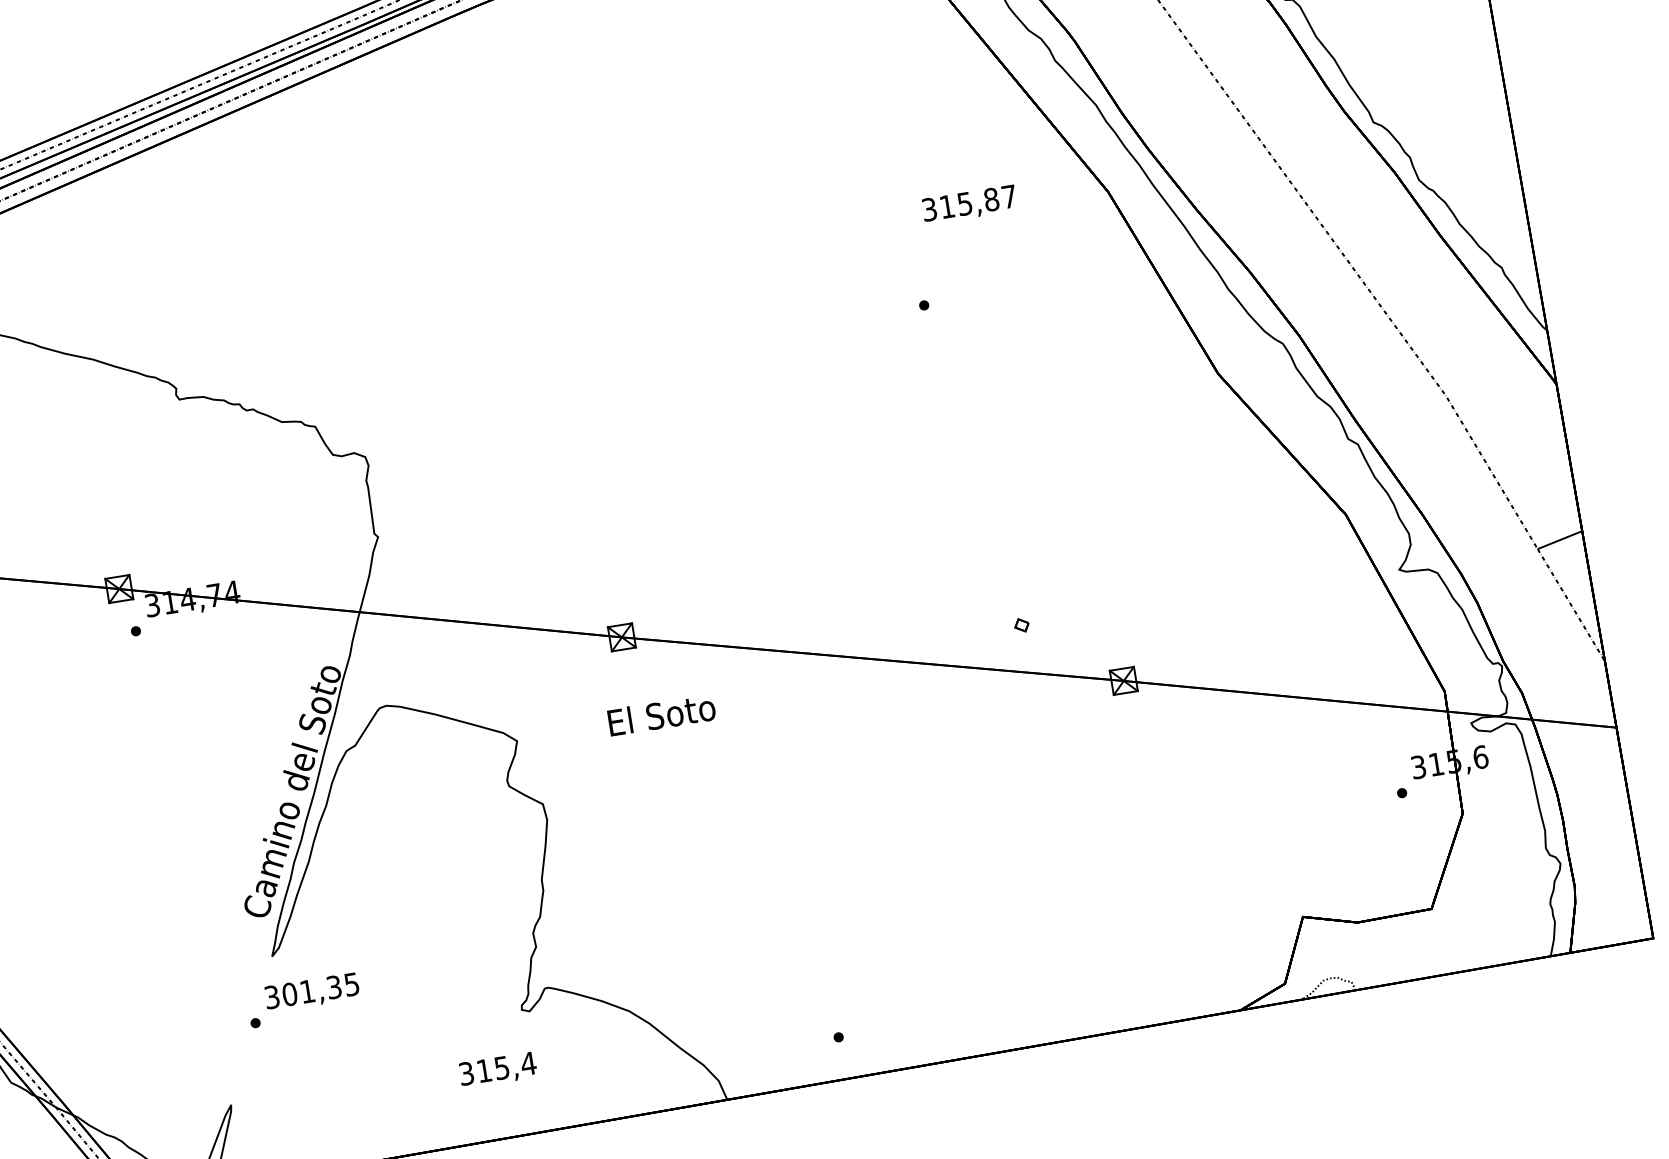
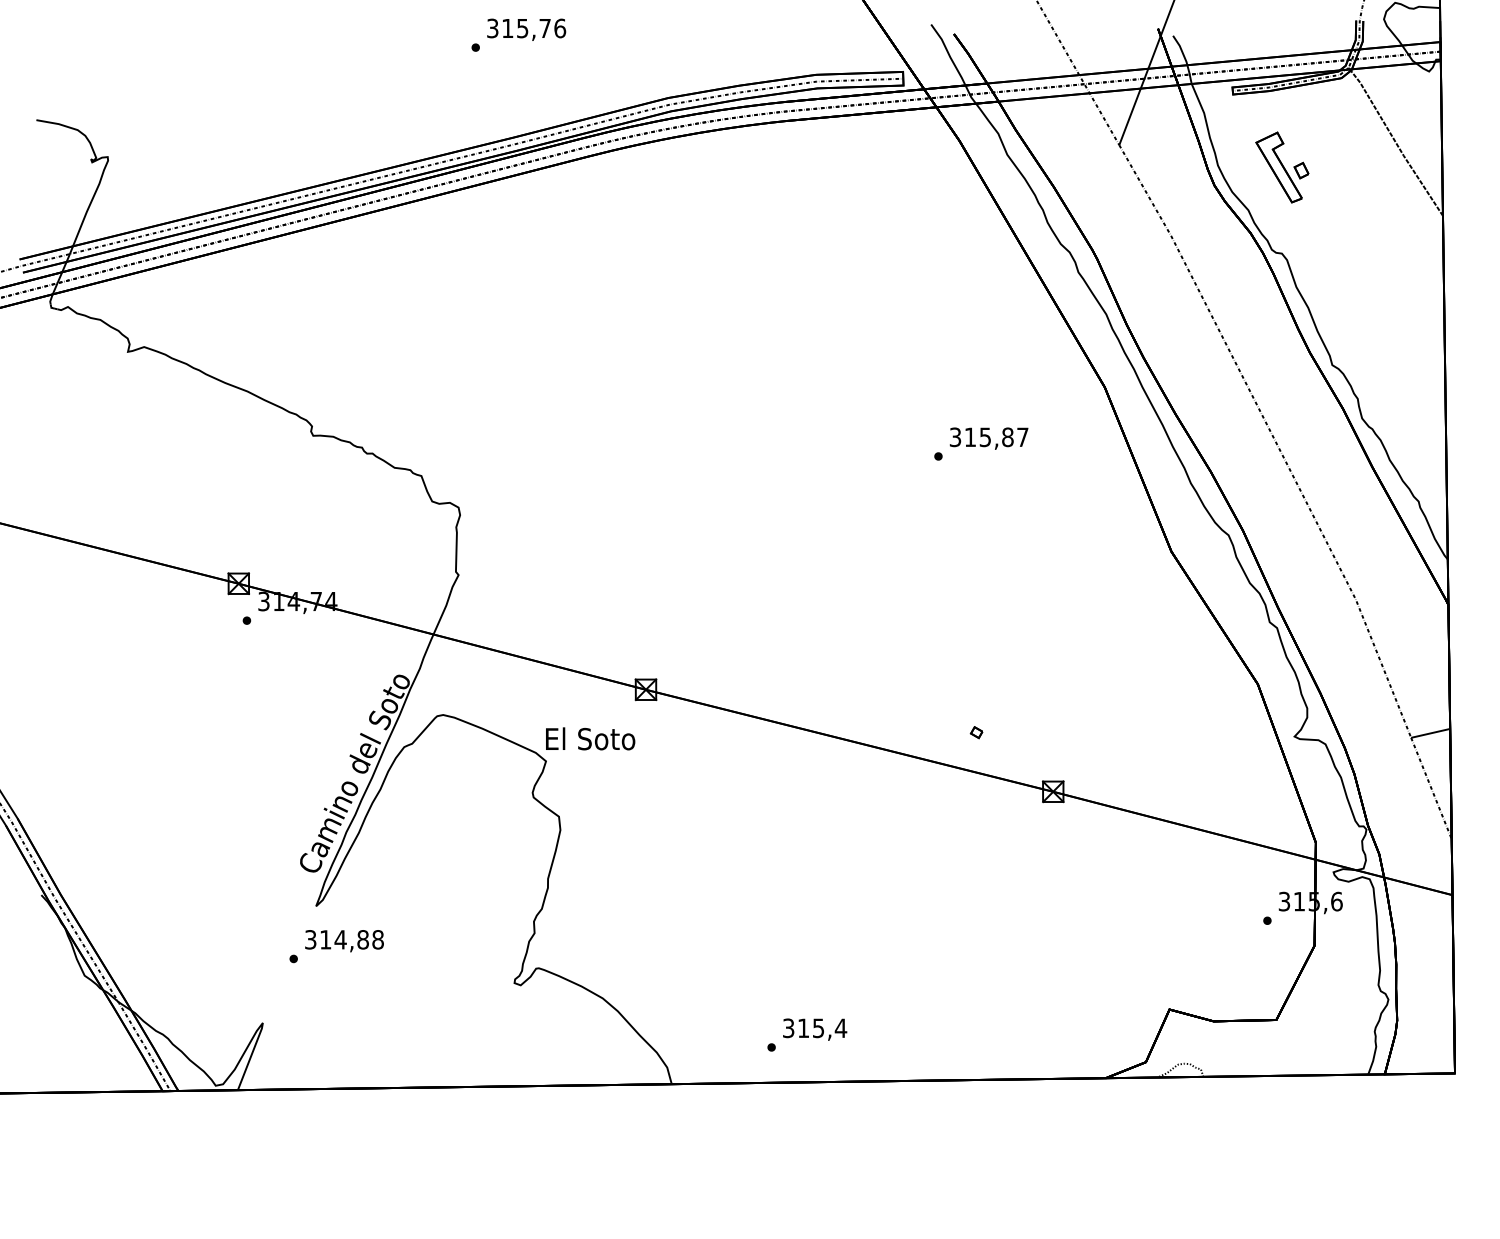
text: (968, 204) -> (988, 438), moved
text: (661, 714) -> (590, 738), moved
text: (320, 989) -> (351, 939), 301,35 -> 314,88
text: (498, 1069) -> (815, 1029), moved

